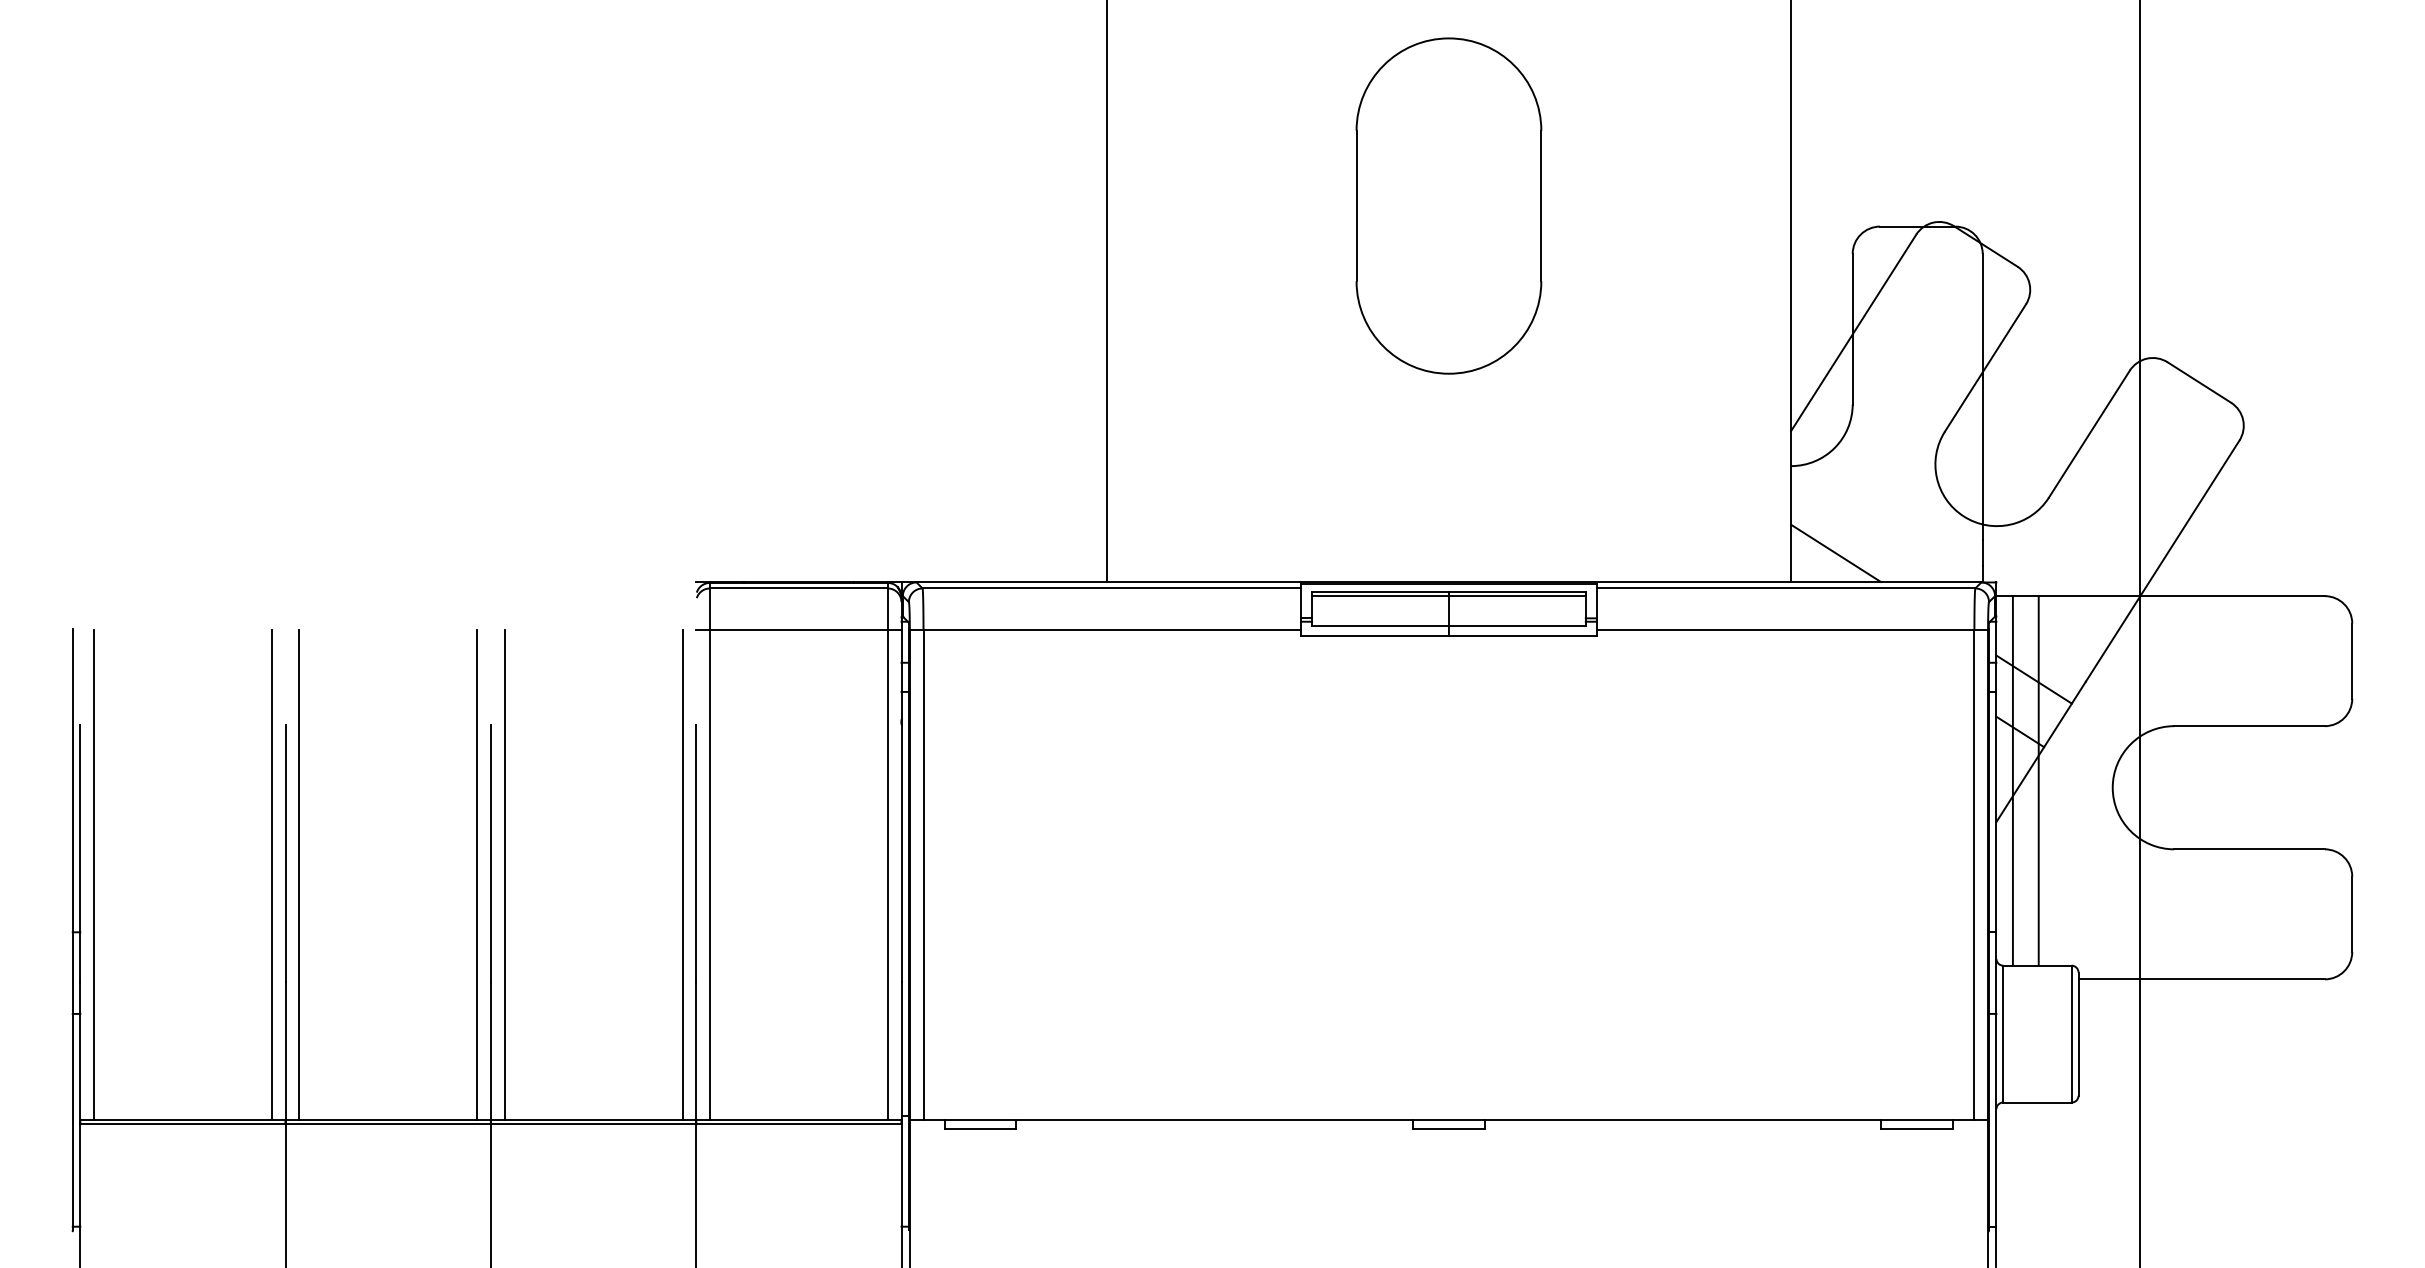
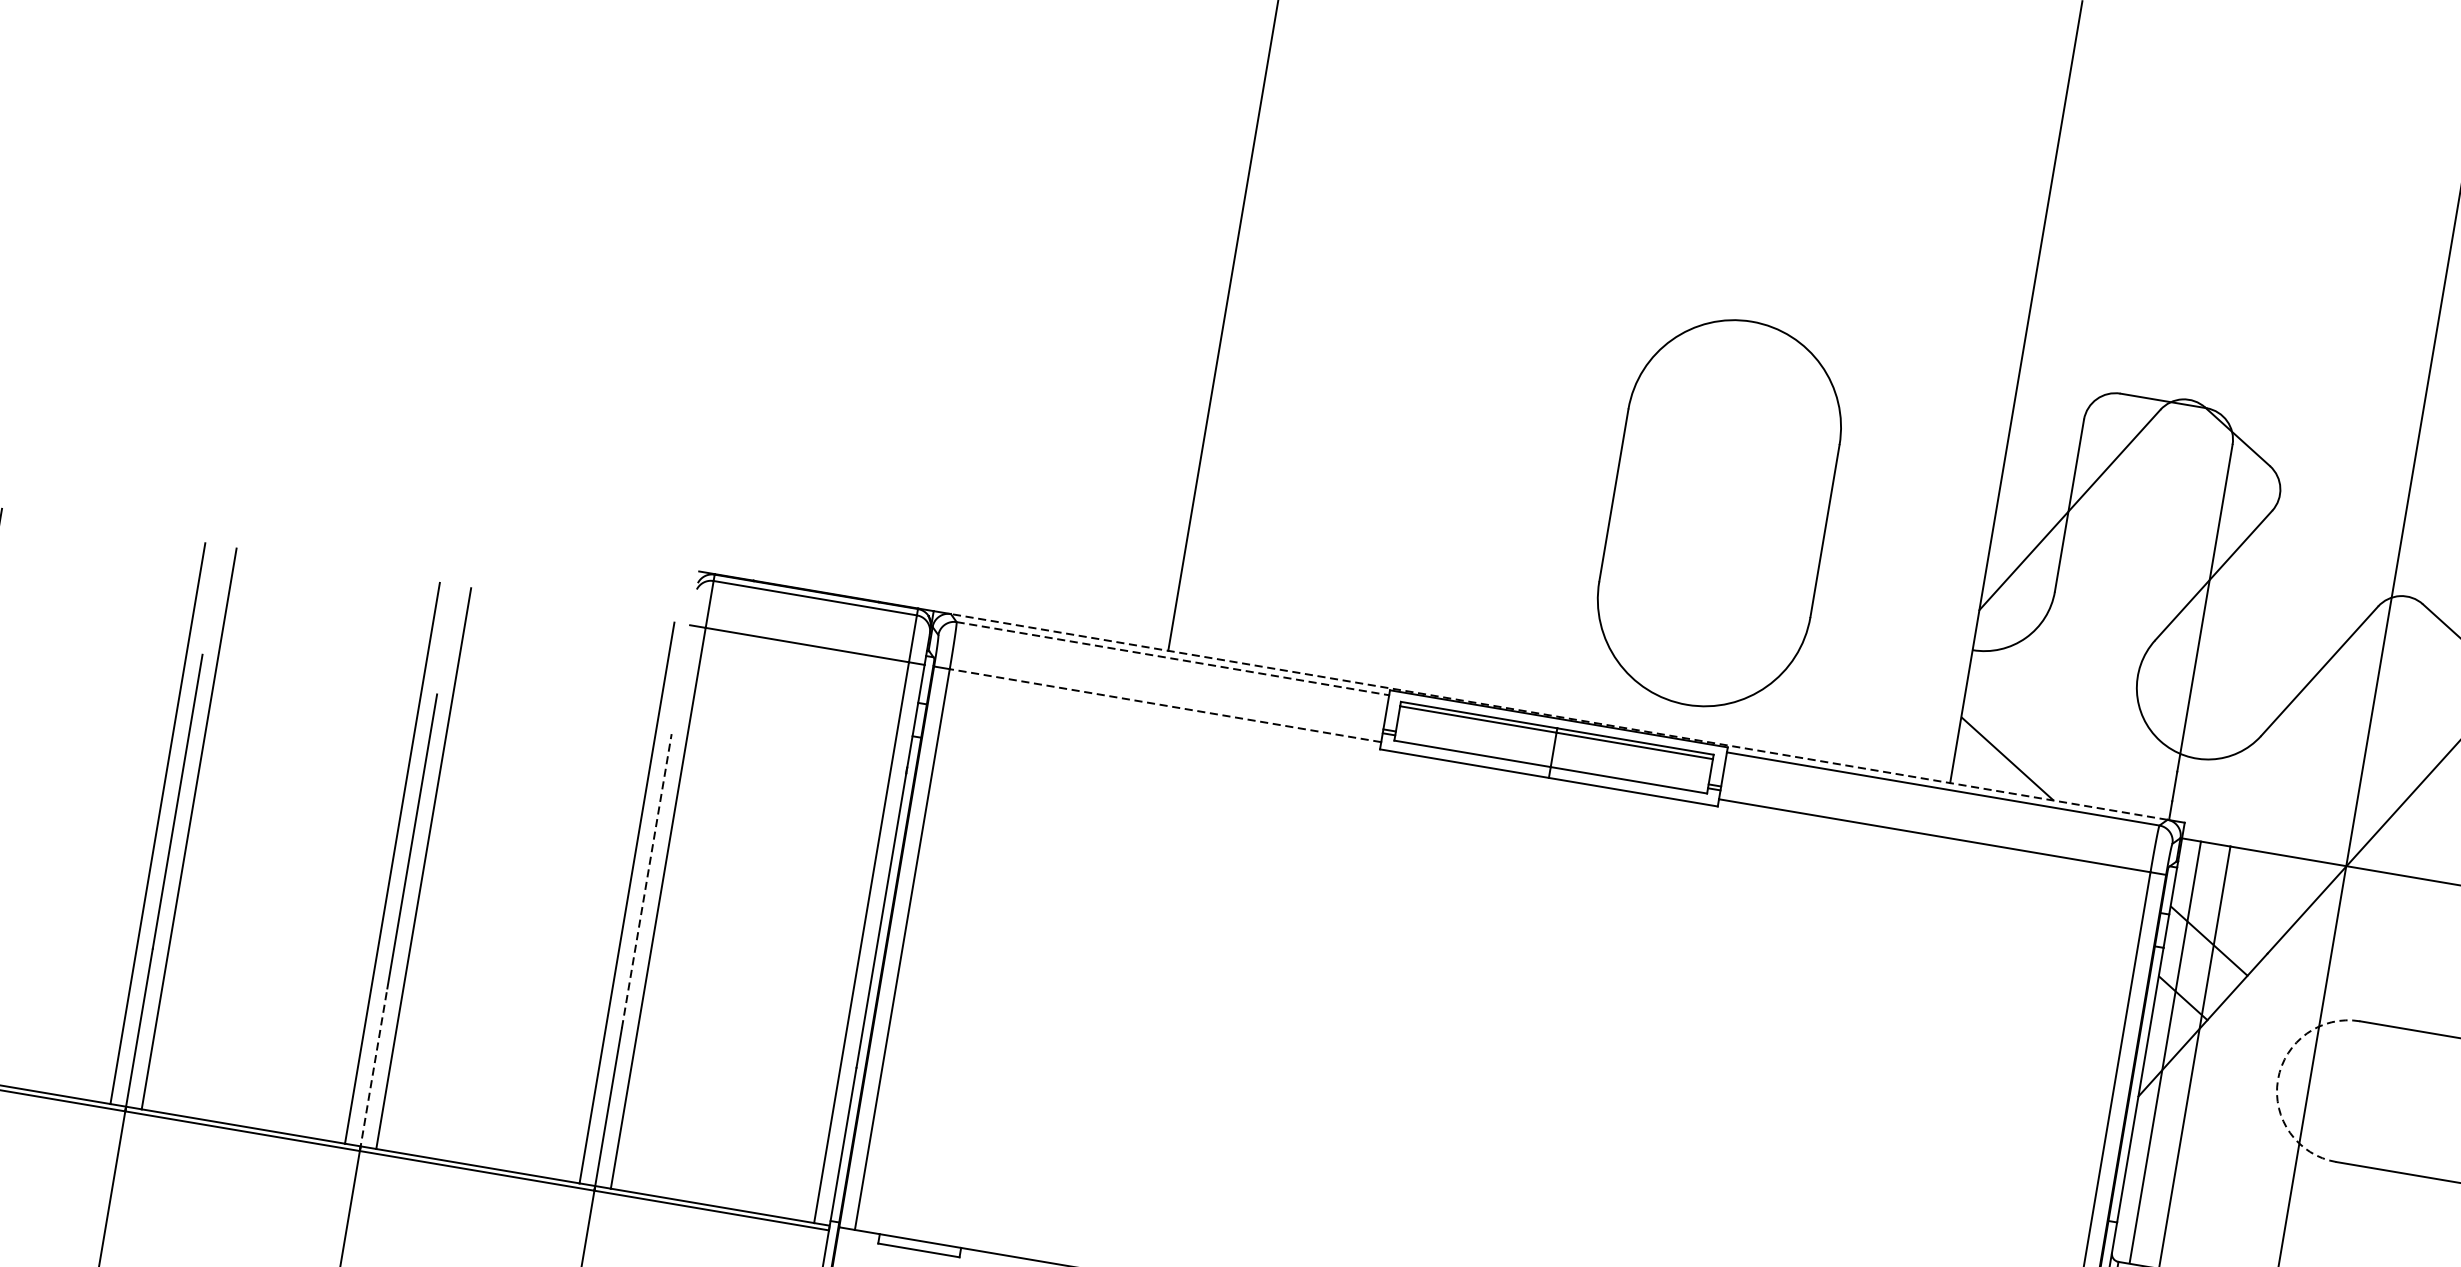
part: (1448, 205) -> (1719, 512), moved
line: (1448, 582) -> (1558, 716), solid -> dashed
line: (1112, 588) -> (1173, 658), solid -> dashed
line: (1112, 629) -> (1165, 705), solid -> dashed
arc: (2112, 787) -> (2277, 1079), solid -> dashed
line: (696, 853) -> (647, 881), solid -> dashed
line: (490, 1052) -> (373, 1068), solid -> dashed

